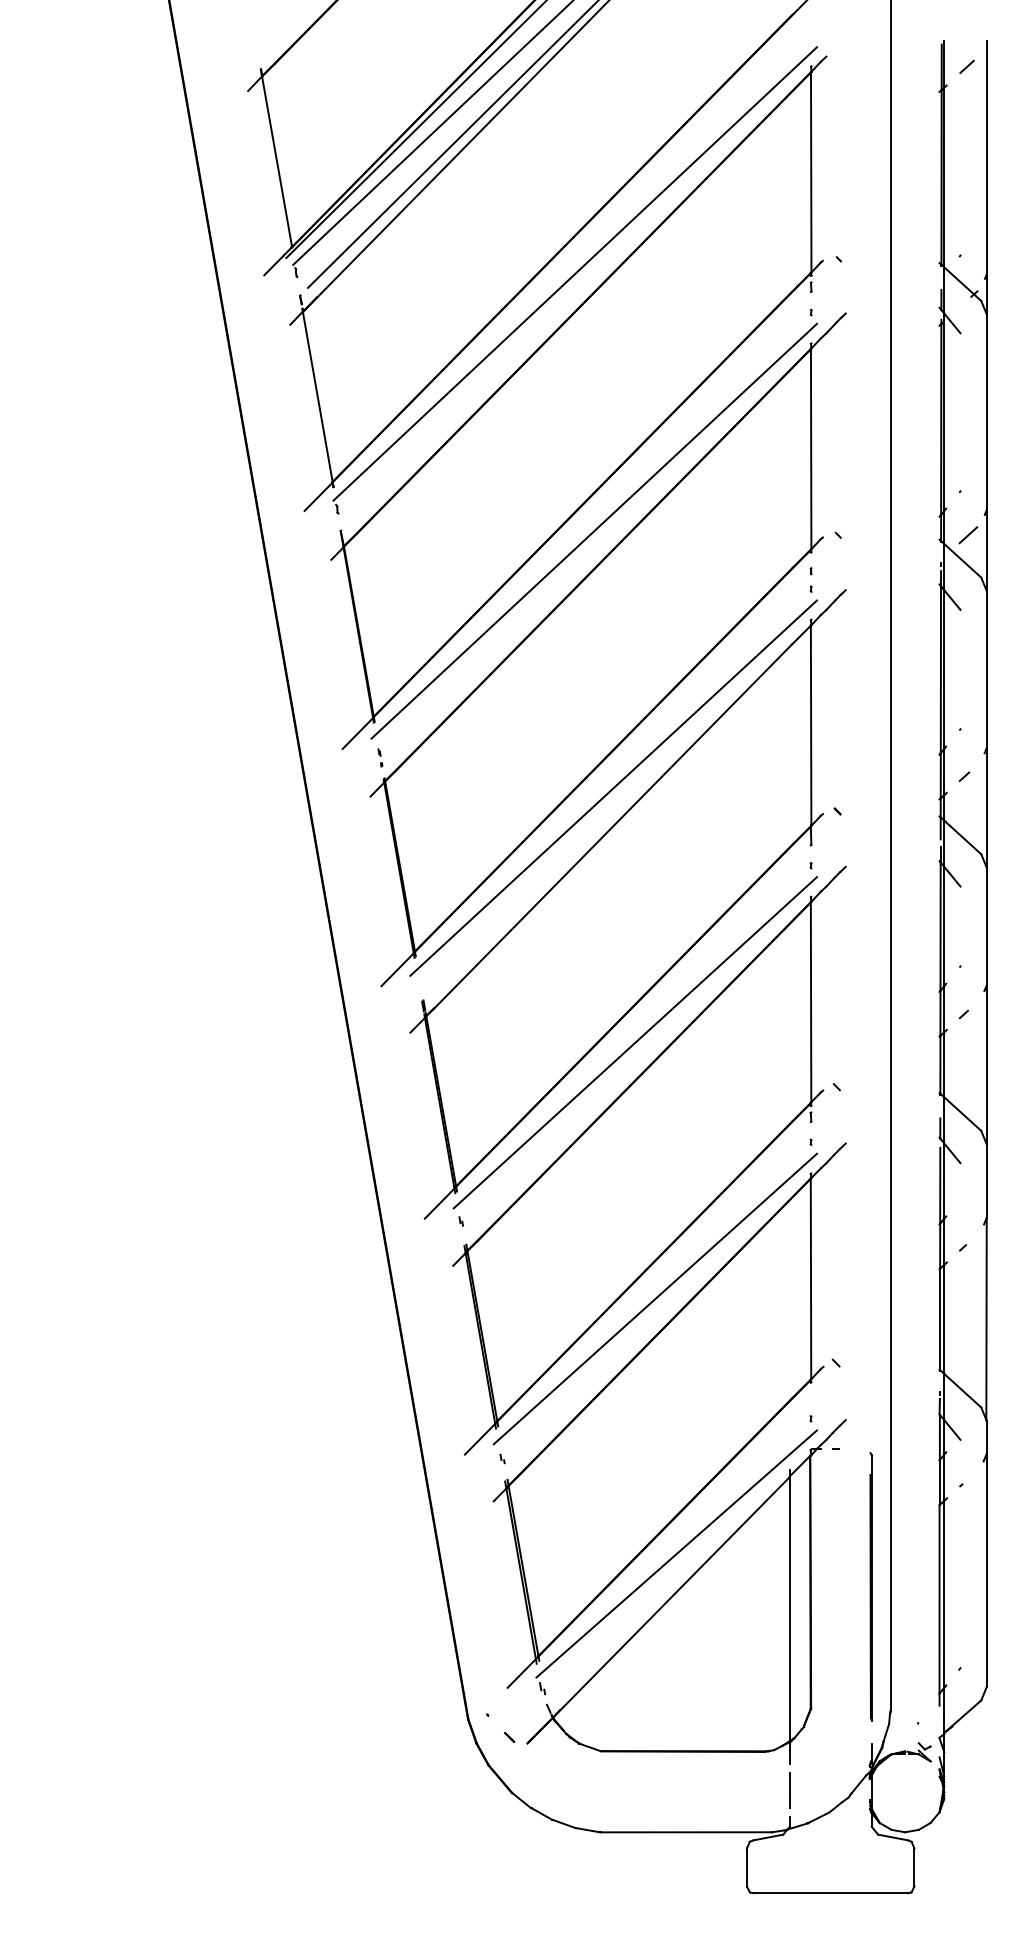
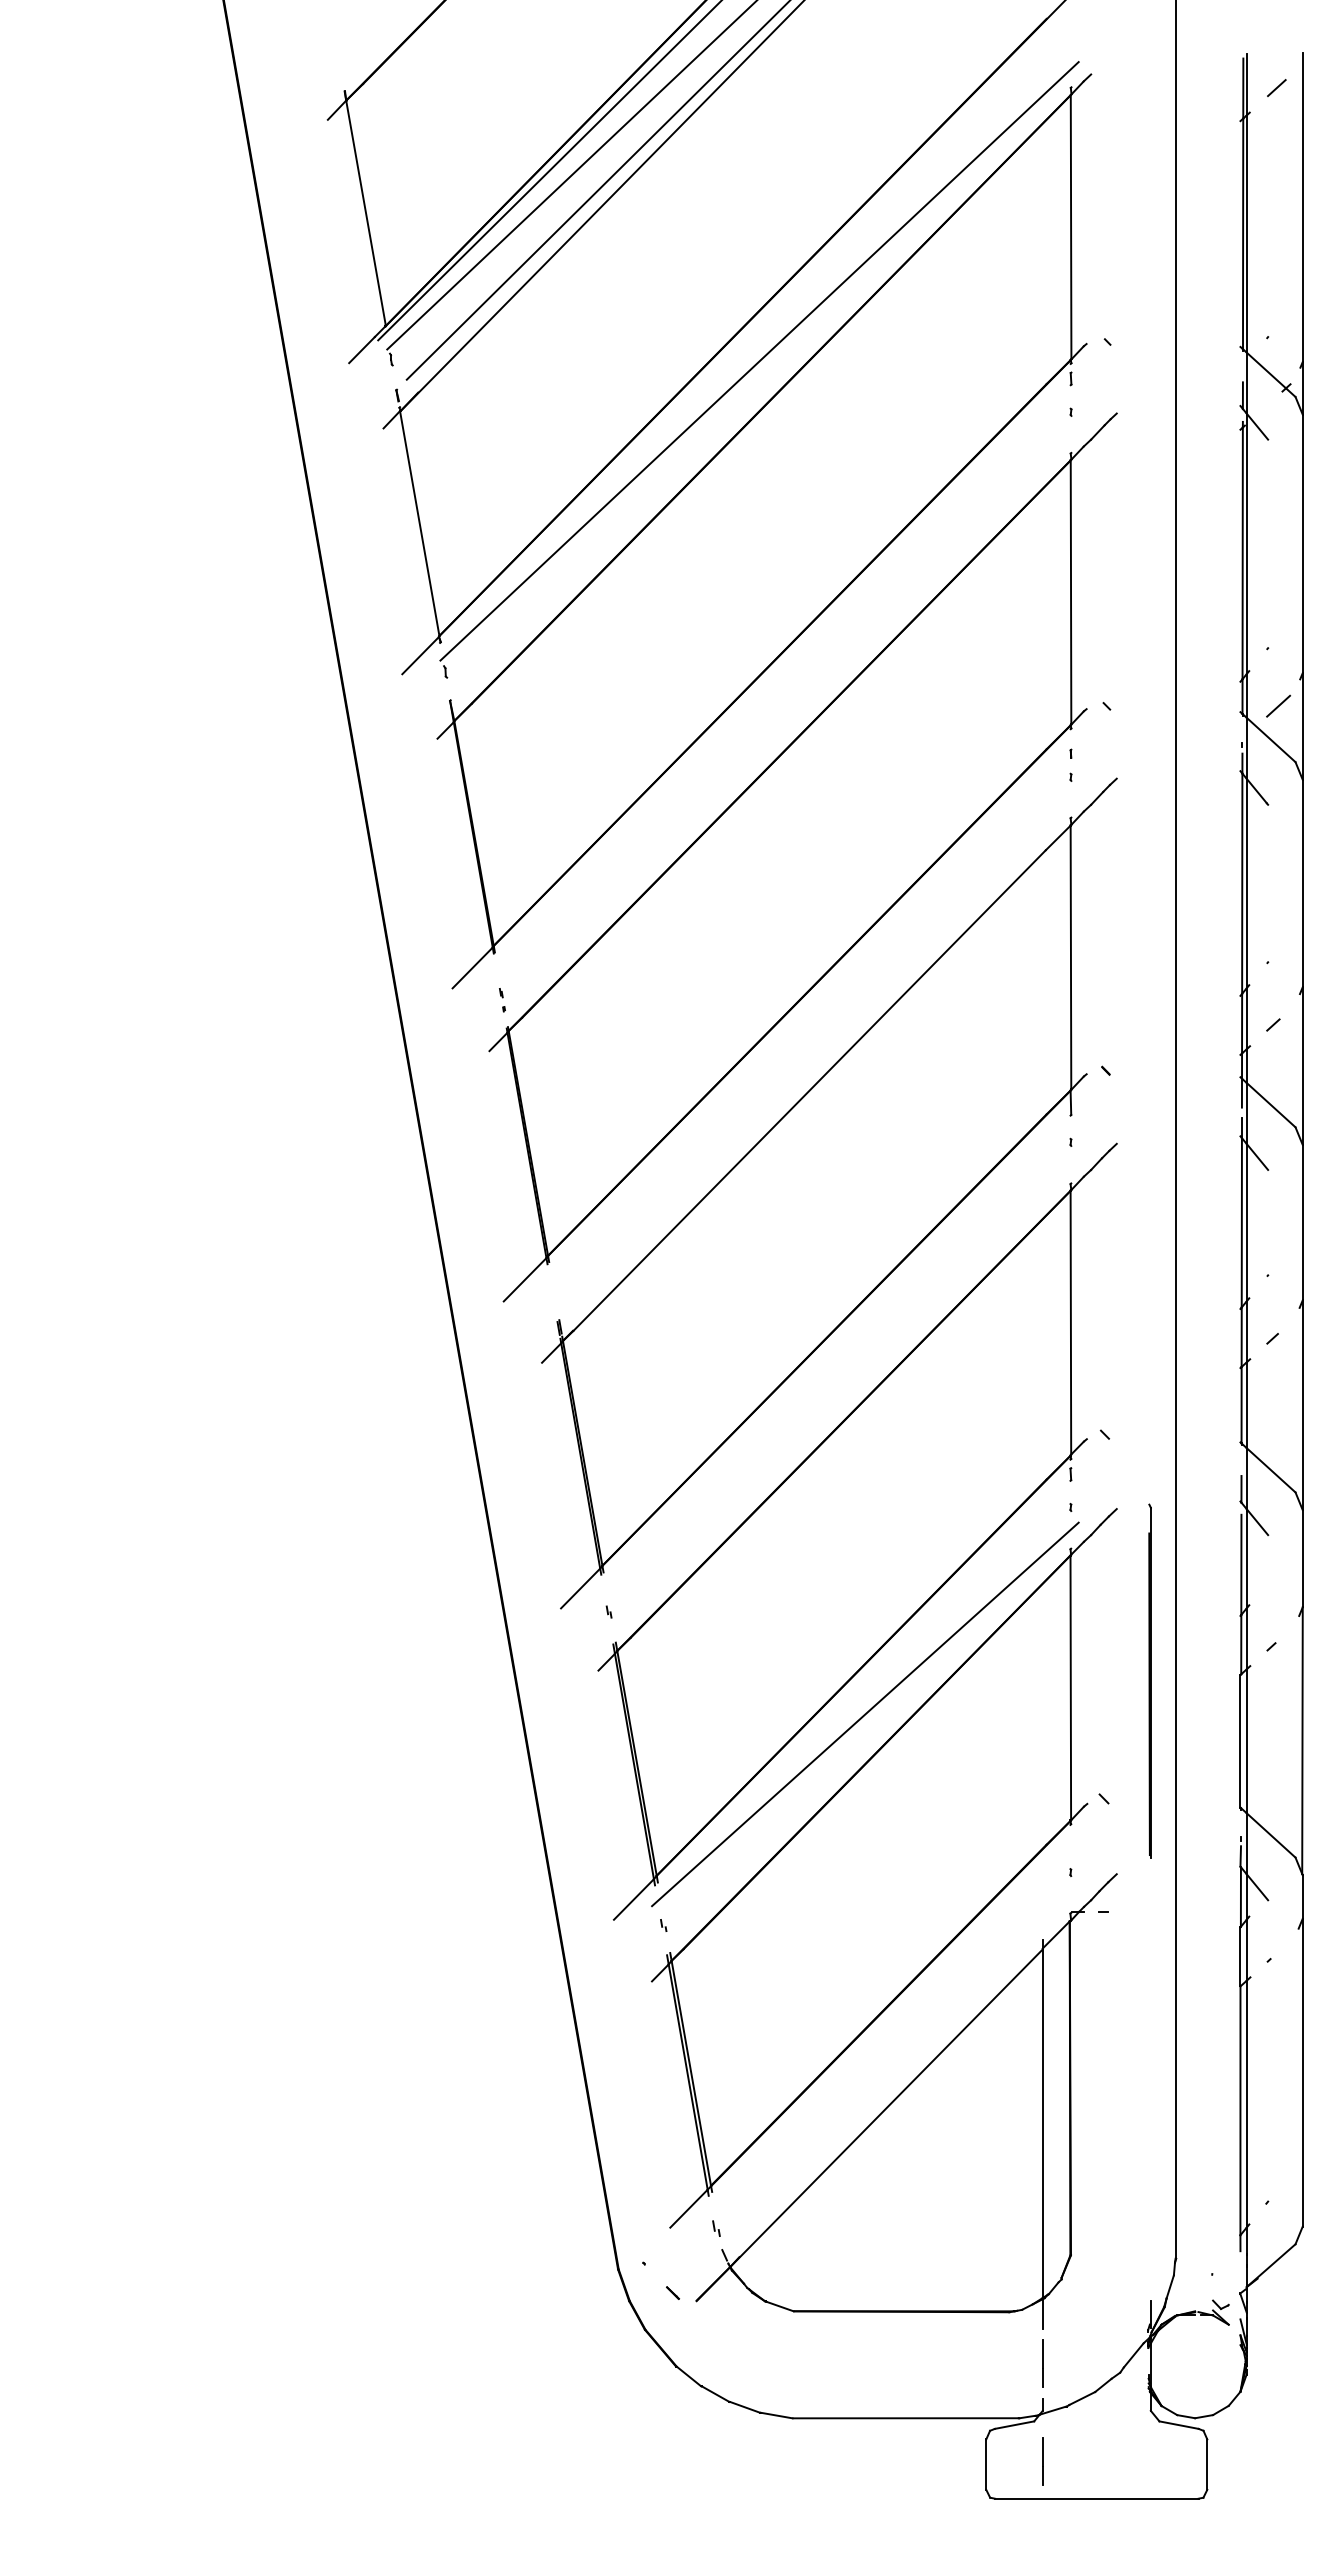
line: (594, 530) -> (784, 700), removed
line: (613, 787) -> (809, 1039), removed
line: (635, 1042) -> (838, 1375), removed
line: (676, 1553) -> (893, 2050), removed
line: (870, 1586) -> (1149, 1680), moved
line: (789, 1865) -> (1042, 2461), added

